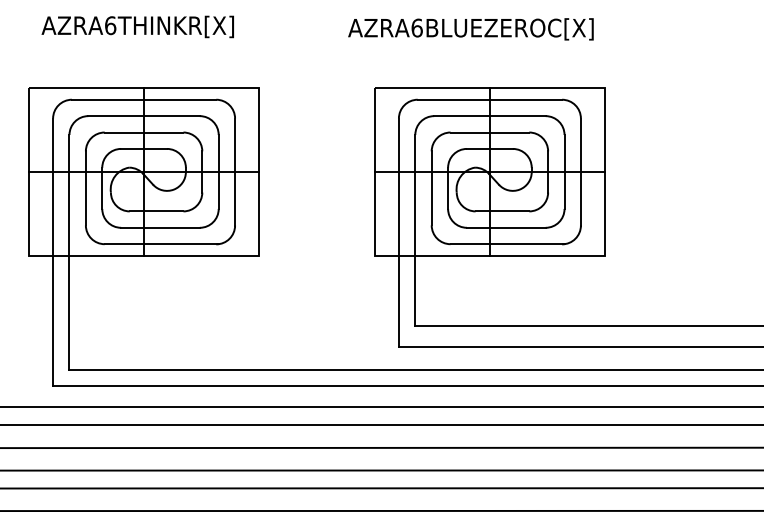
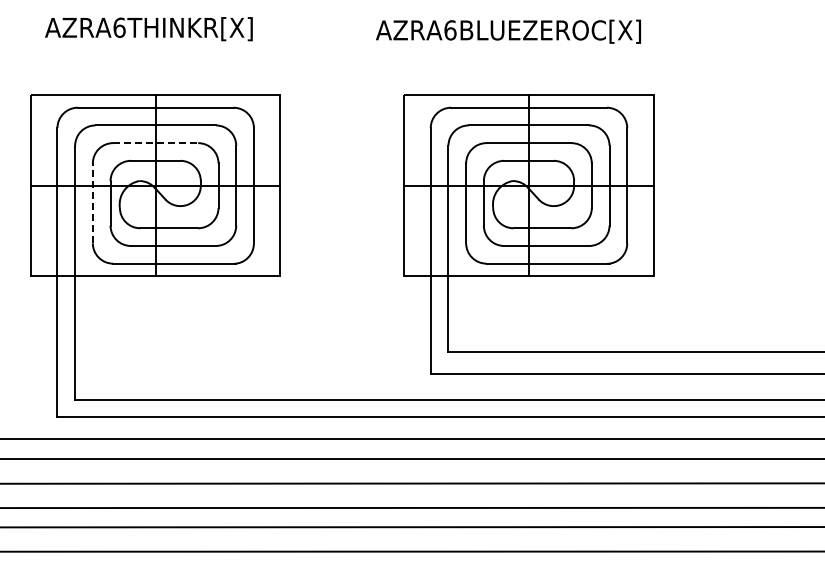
line: (144, 132) -> (156, 143), solid -> dashed
line: (85, 188) -> (92, 203), solid -> dashed

